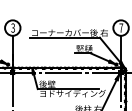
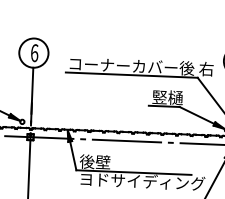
text: (13, 27) -> (35, 52), 3 -> 6

